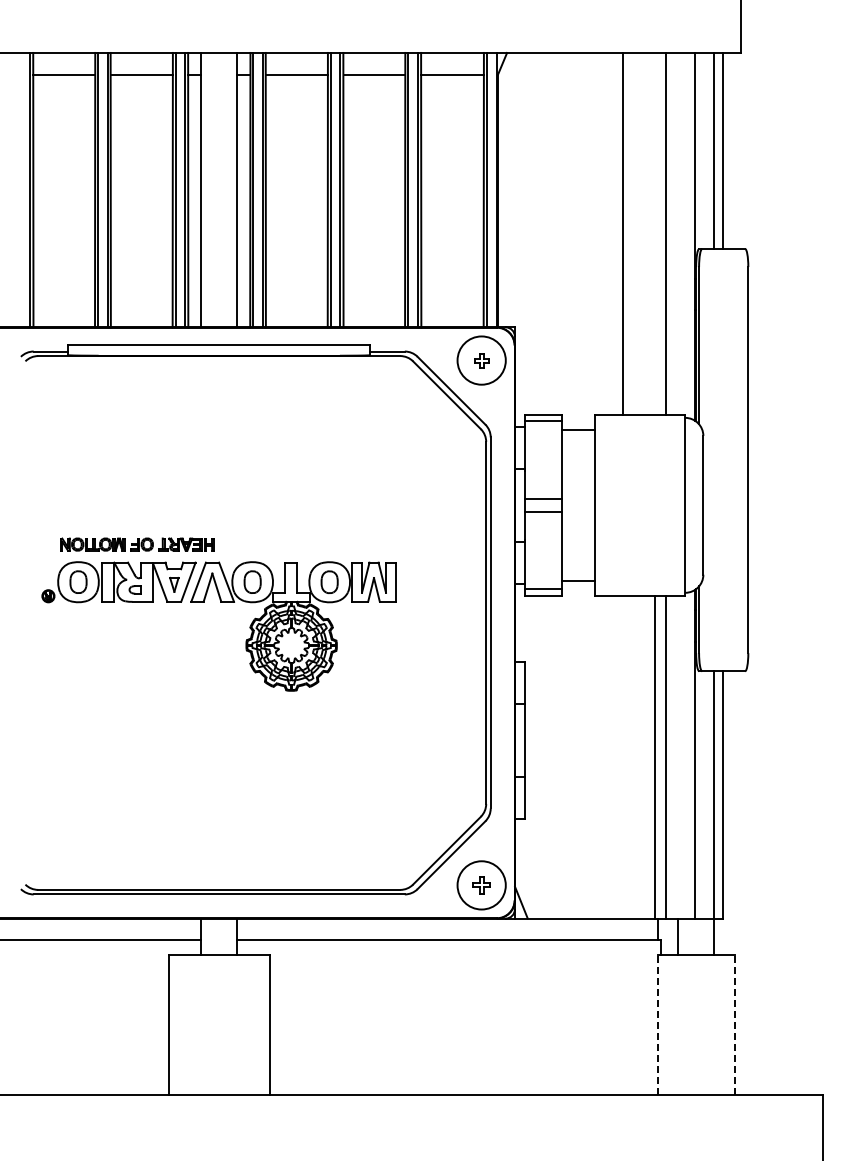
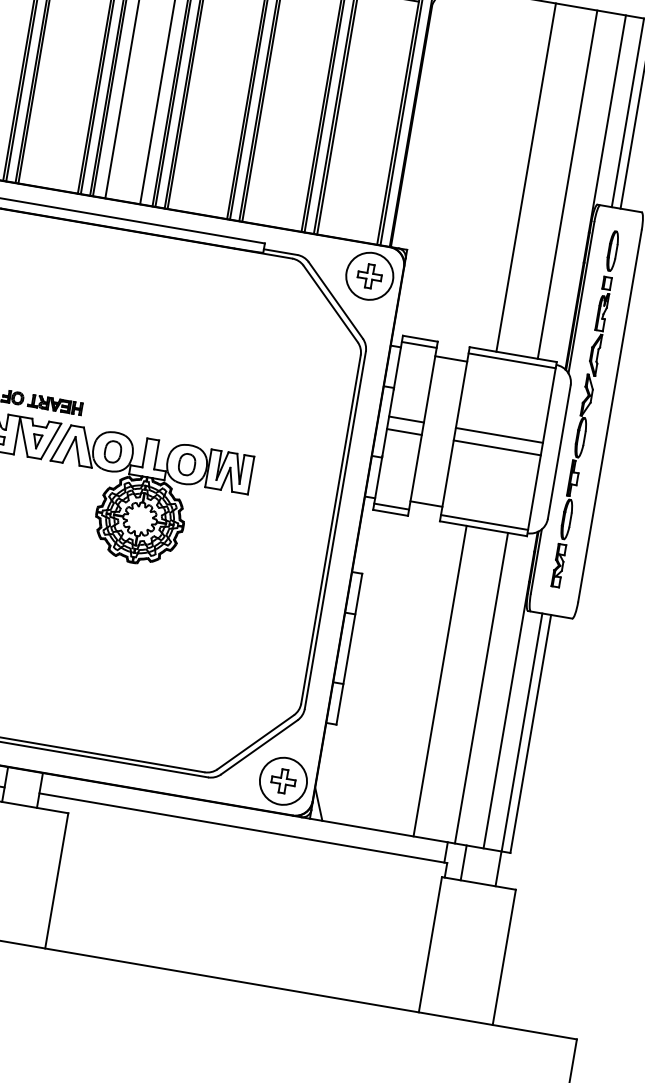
part: (481, 360) -> (369, 276), size x1.67
line: (639, 421) -> (511, 360), added
part: (722, 457) -> (585, 409), added
line: (639, 498) -> (498, 434), added
line: (639, 511) -> (496, 447), added
line: (639, 589) -> (484, 522), added
line: (654, 756) -> (440, 680), moved
part: (481, 884) -> (283, 780), size x1.43
line: (658, 1024) -> (430, 944), dashed -> solid
line: (735, 1024) -> (504, 956), dashed -> solid

